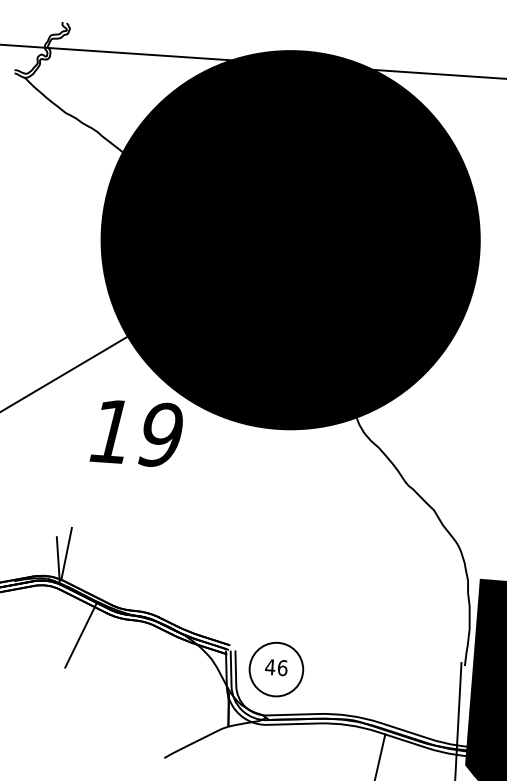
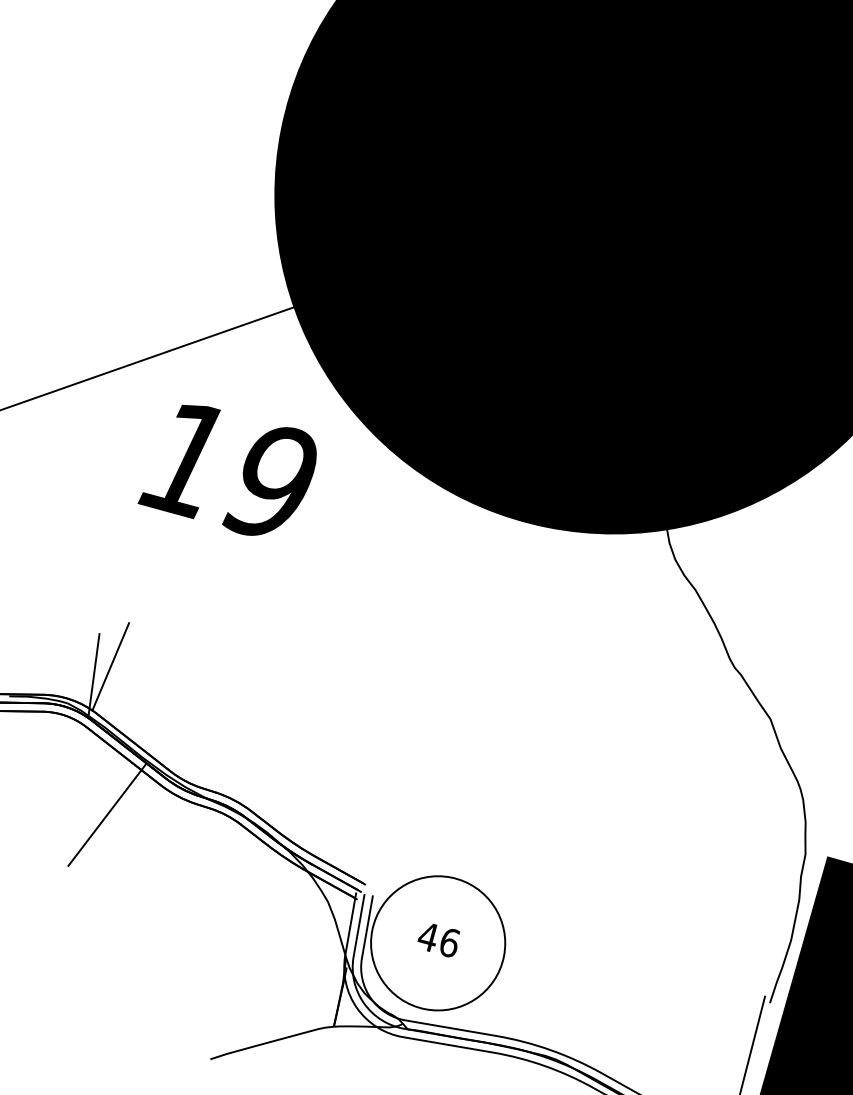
text: (135, 433) -> (228, 470), moved
circle: (276, 669) -> (438, 943), size x1.4

